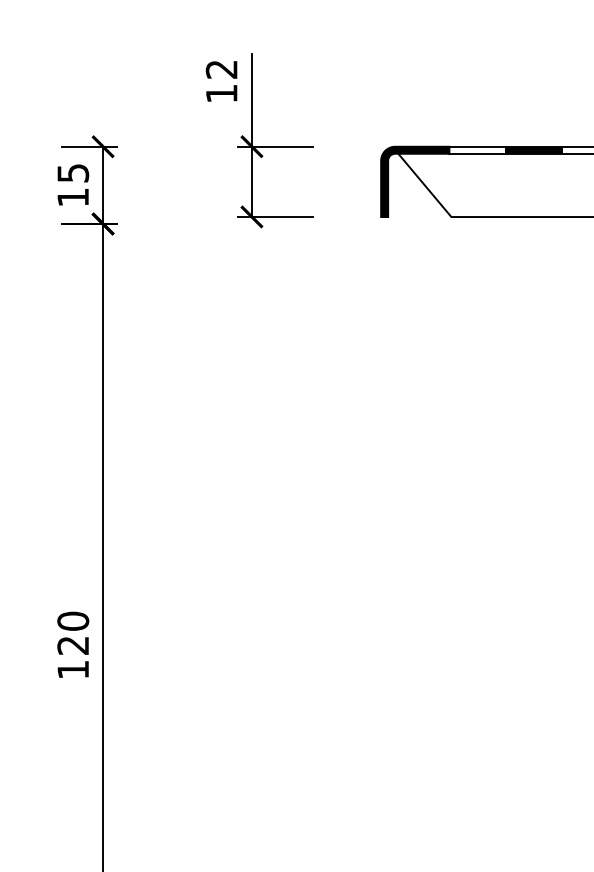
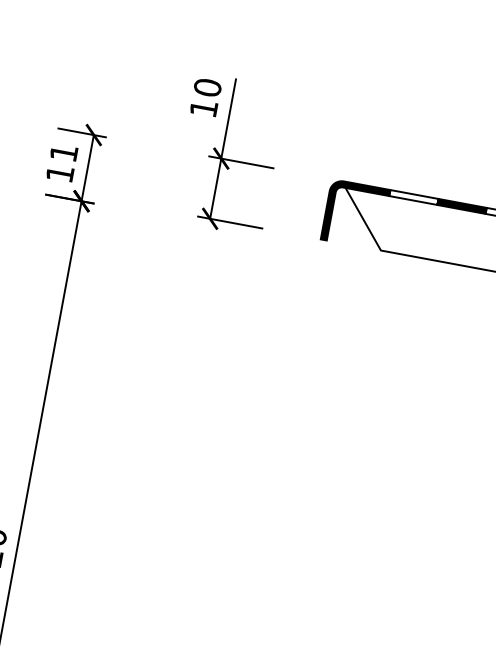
text: (221, 68) -> (207, 86), 12 -> 10
text: (73, 173) -> (64, 153), 15 -> 11

